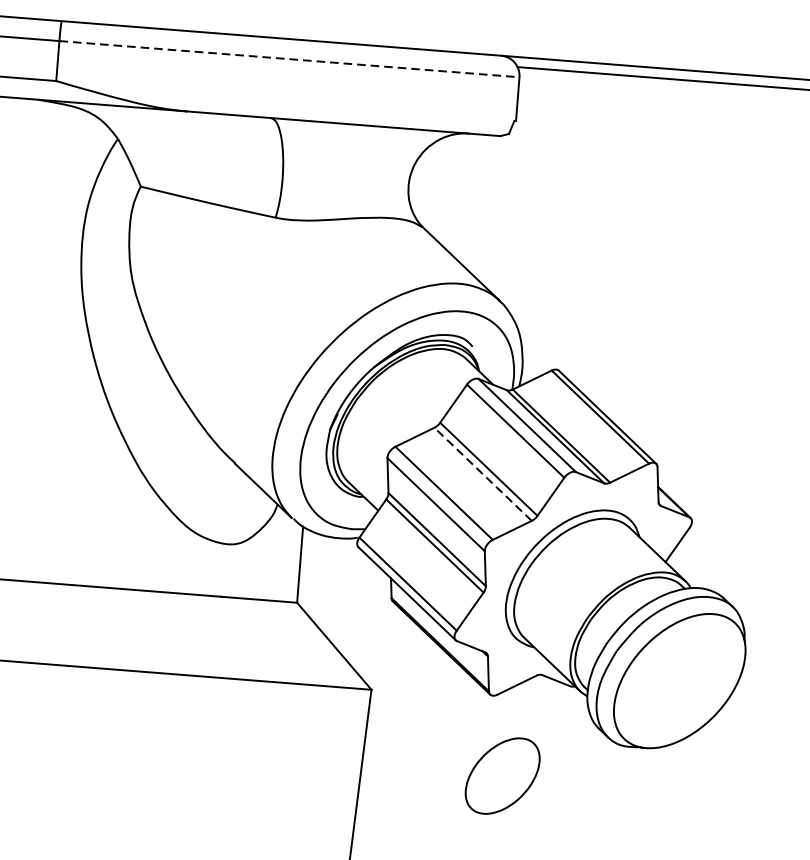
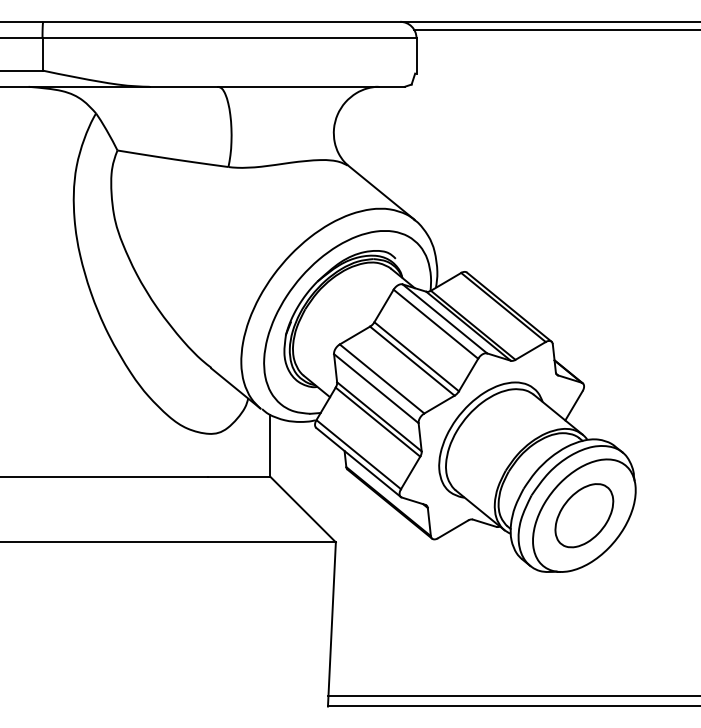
line: (289, 59) -> (229, 38), dashed -> solid
line: (483, 474) -> (412, 361), dashed -> solid
part: (502, 775) -> (584, 515), moved

